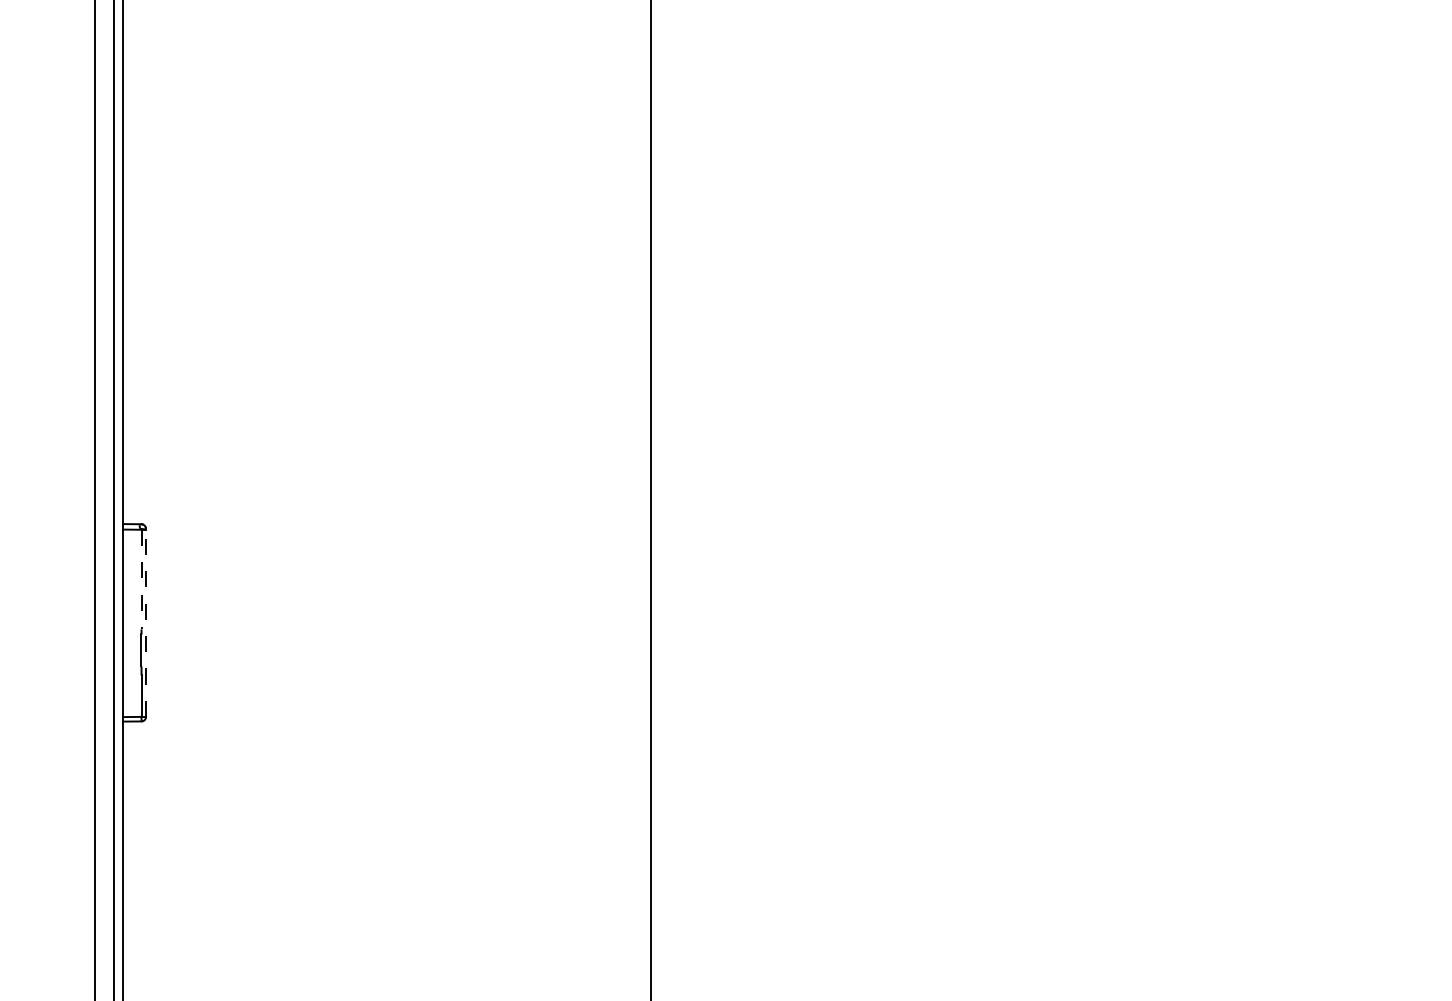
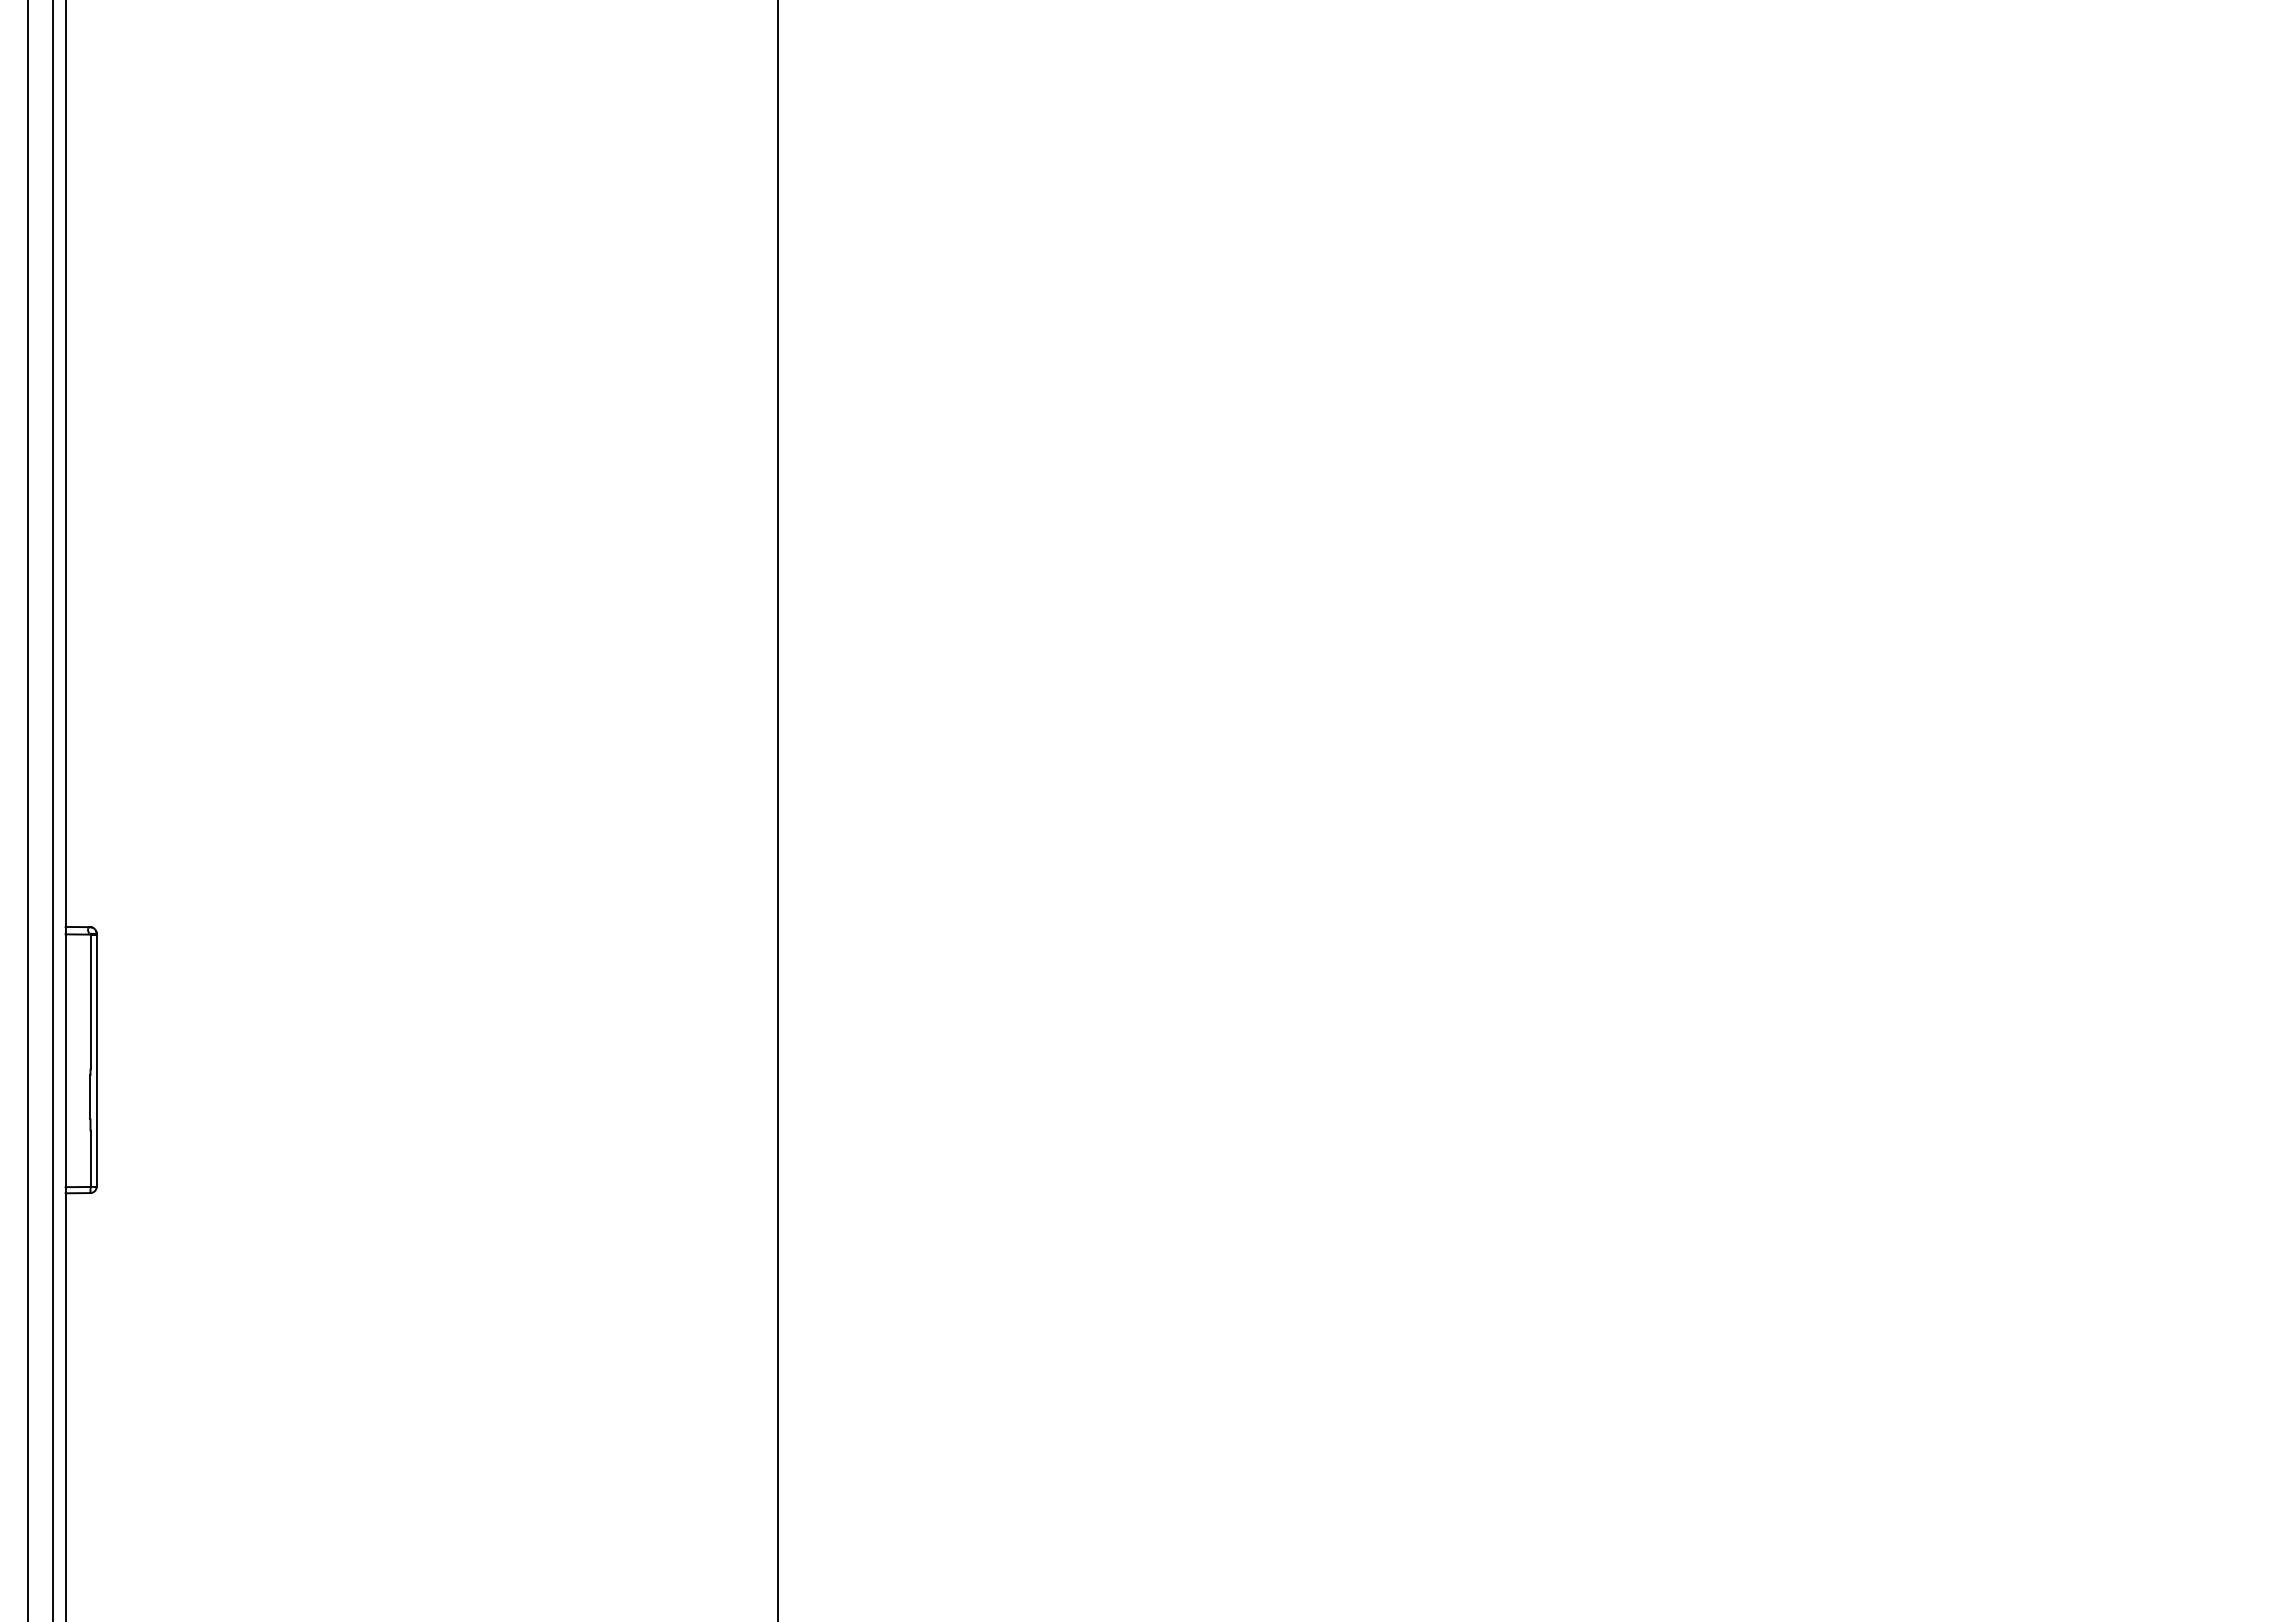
line: (141, 580) -> (90, 1002), dashed -> solid
line: (145, 623) -> (96, 1060), dashed -> solid

